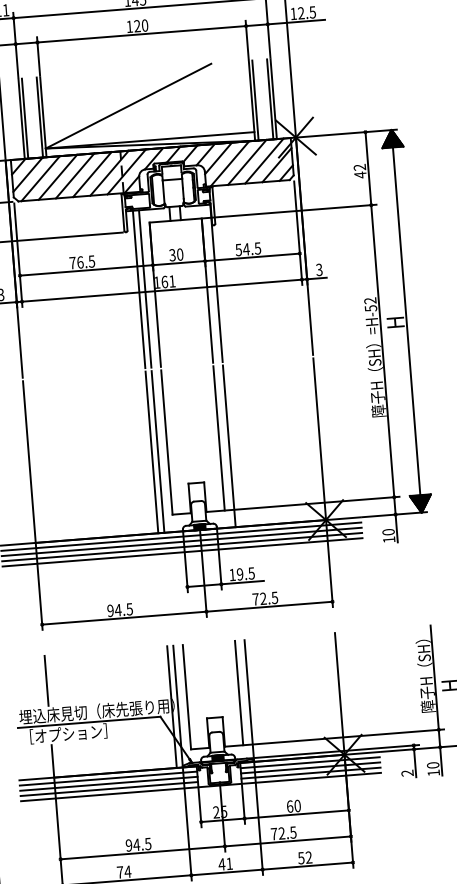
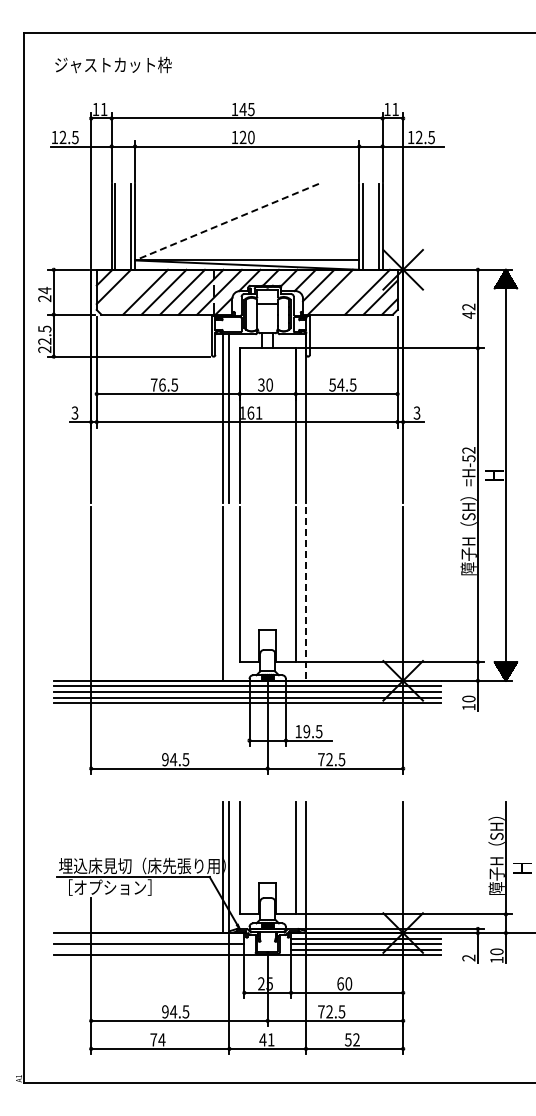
line: (128, 106) -> (226, 222), solid -> dashed
line: (246, 161) -> (348, 291), removed
line: (40, 178) -> (126, 291), removed
line: (229, 445) -> (306, 593), solid -> dashed
line: (158, 451) -> (229, 593), removed
line: (46, 680) -> (91, 828), removed
line: (107, 778) -> (148, 938), removed
line: (108, 788) -> (148, 949), removed

